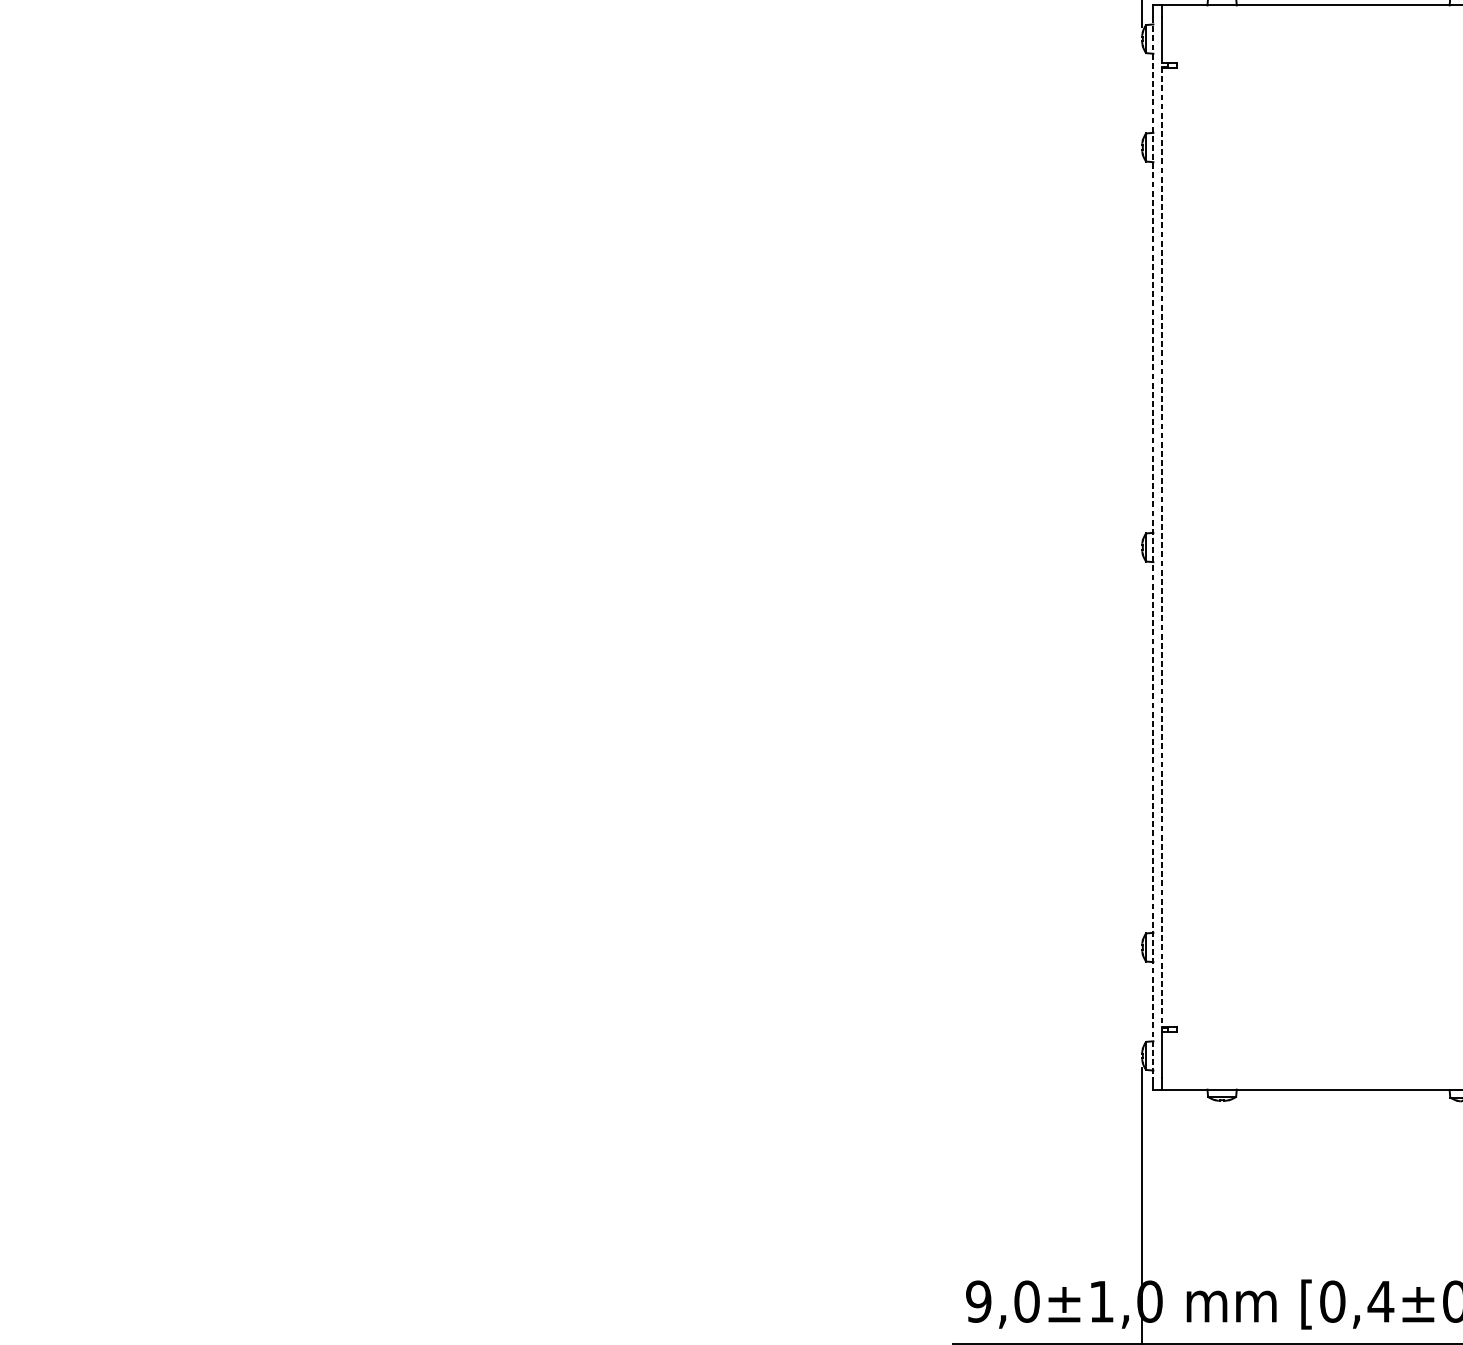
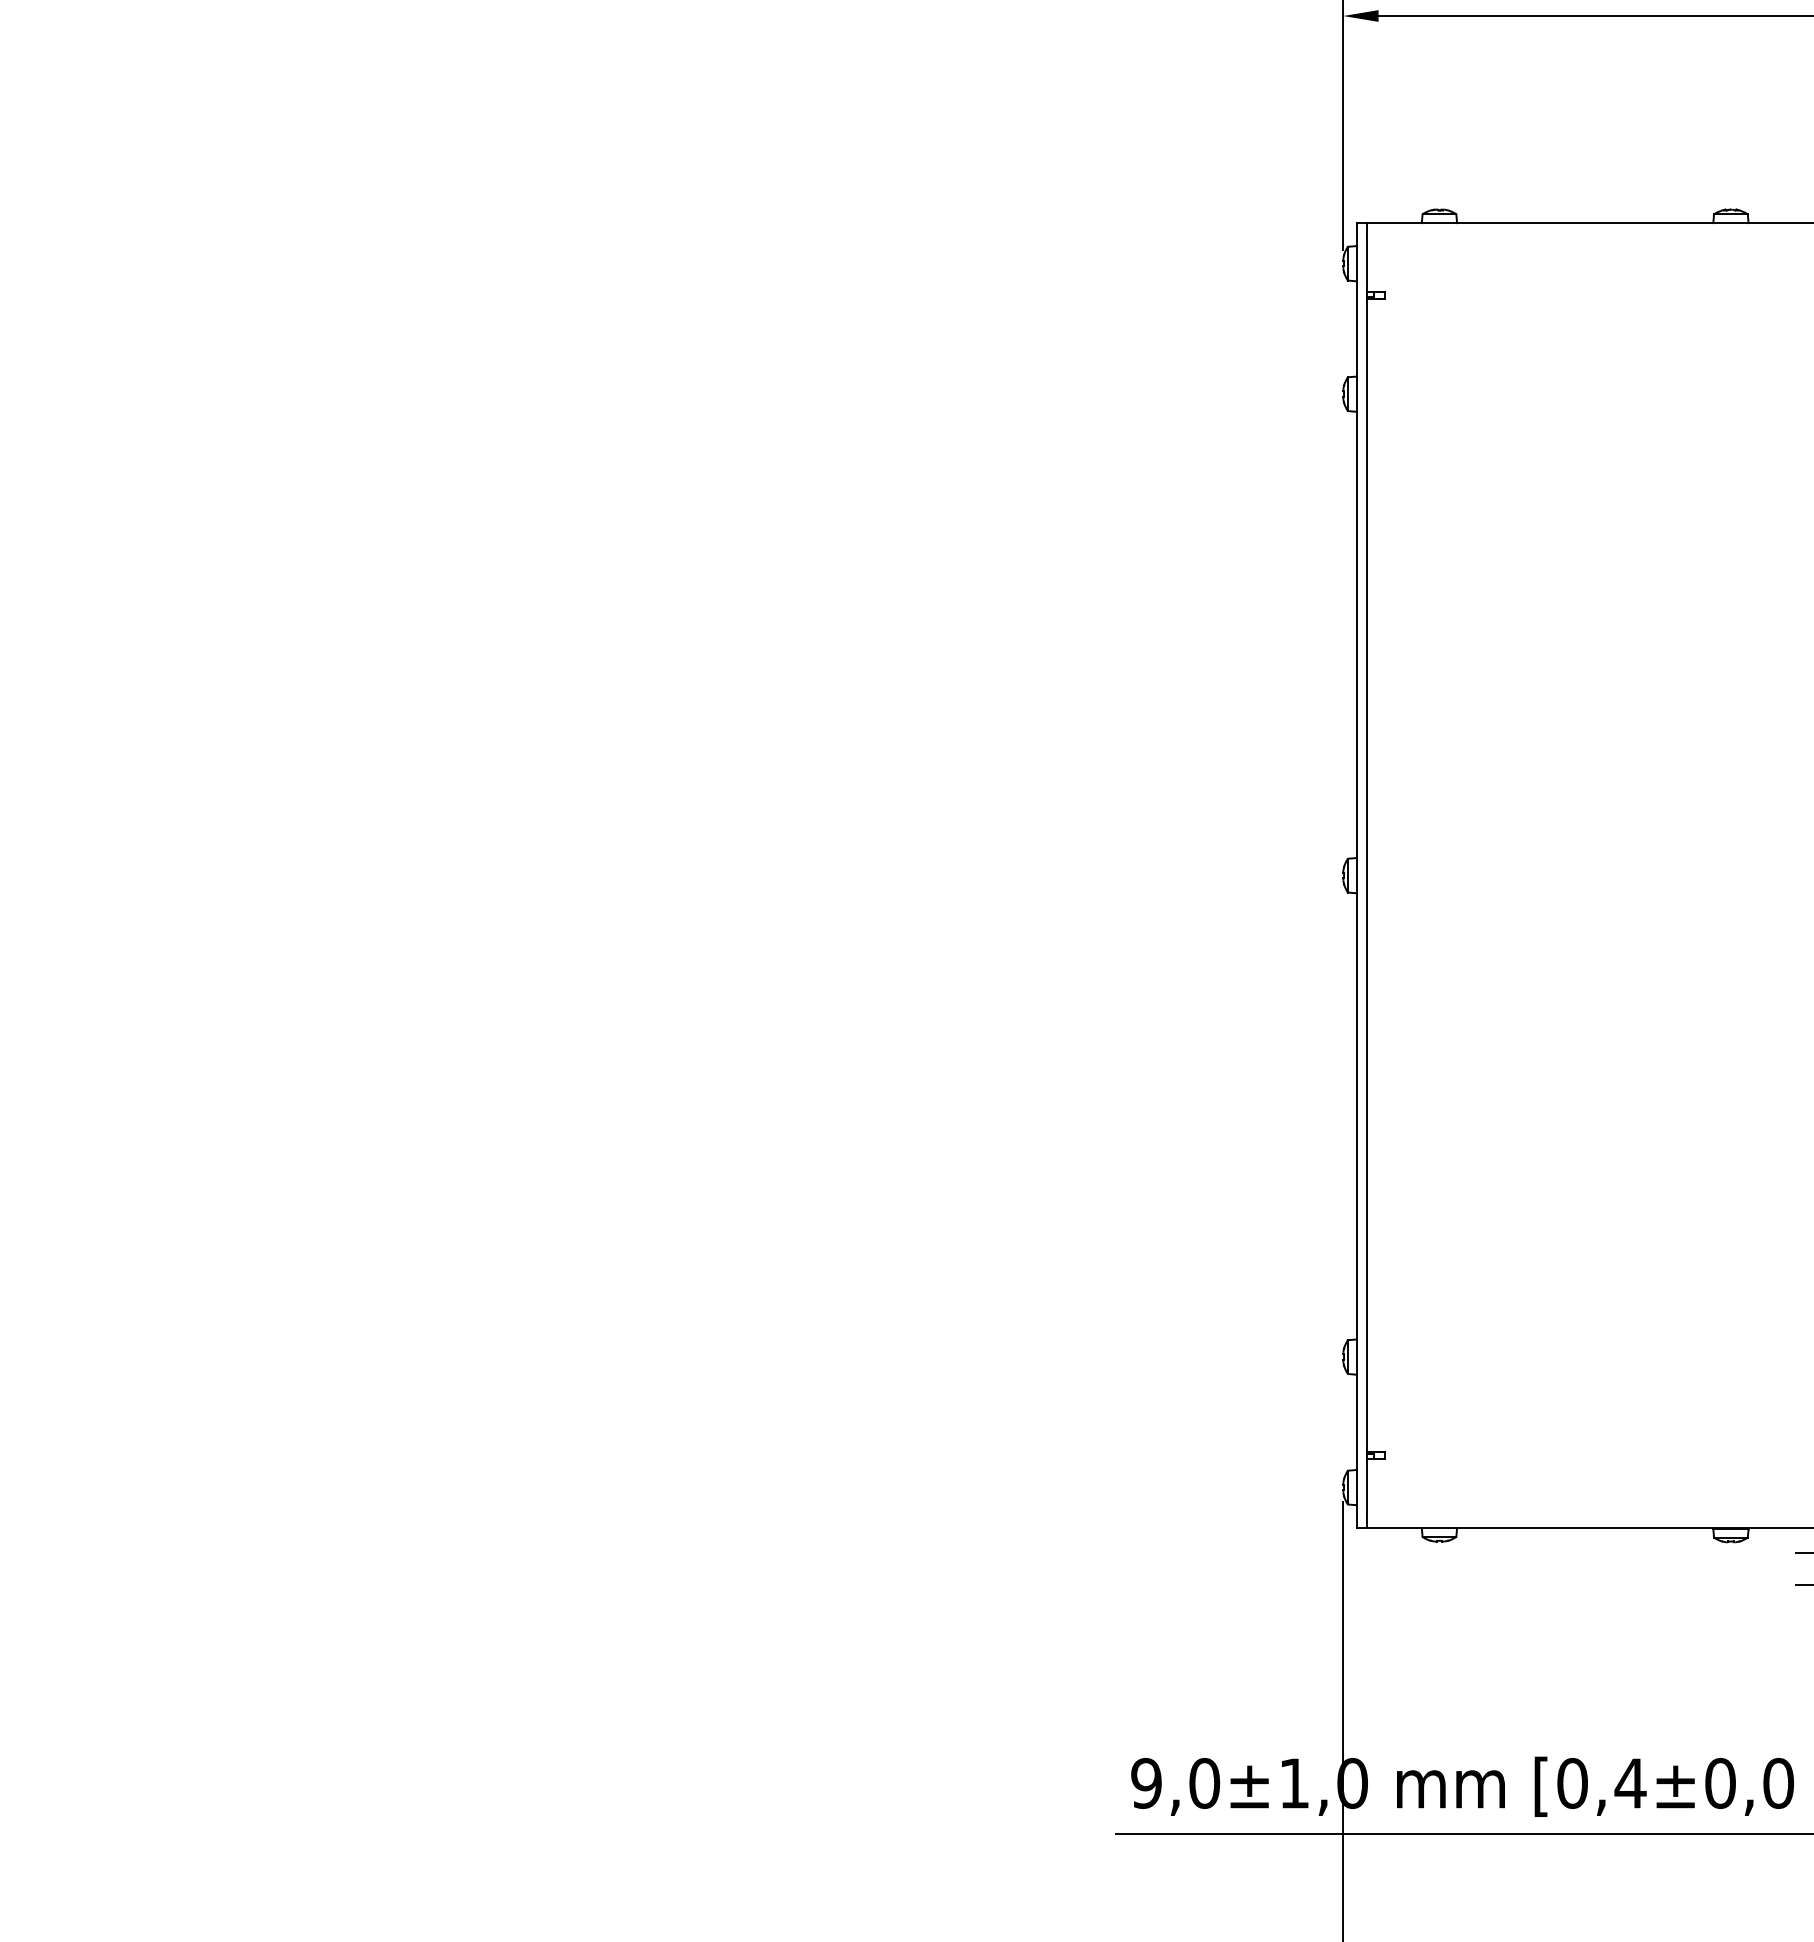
line: (1162, 547) -> (1367, 875), dashed -> solid
line: (1153, 548) -> (1356, 876), dashed -> solid

